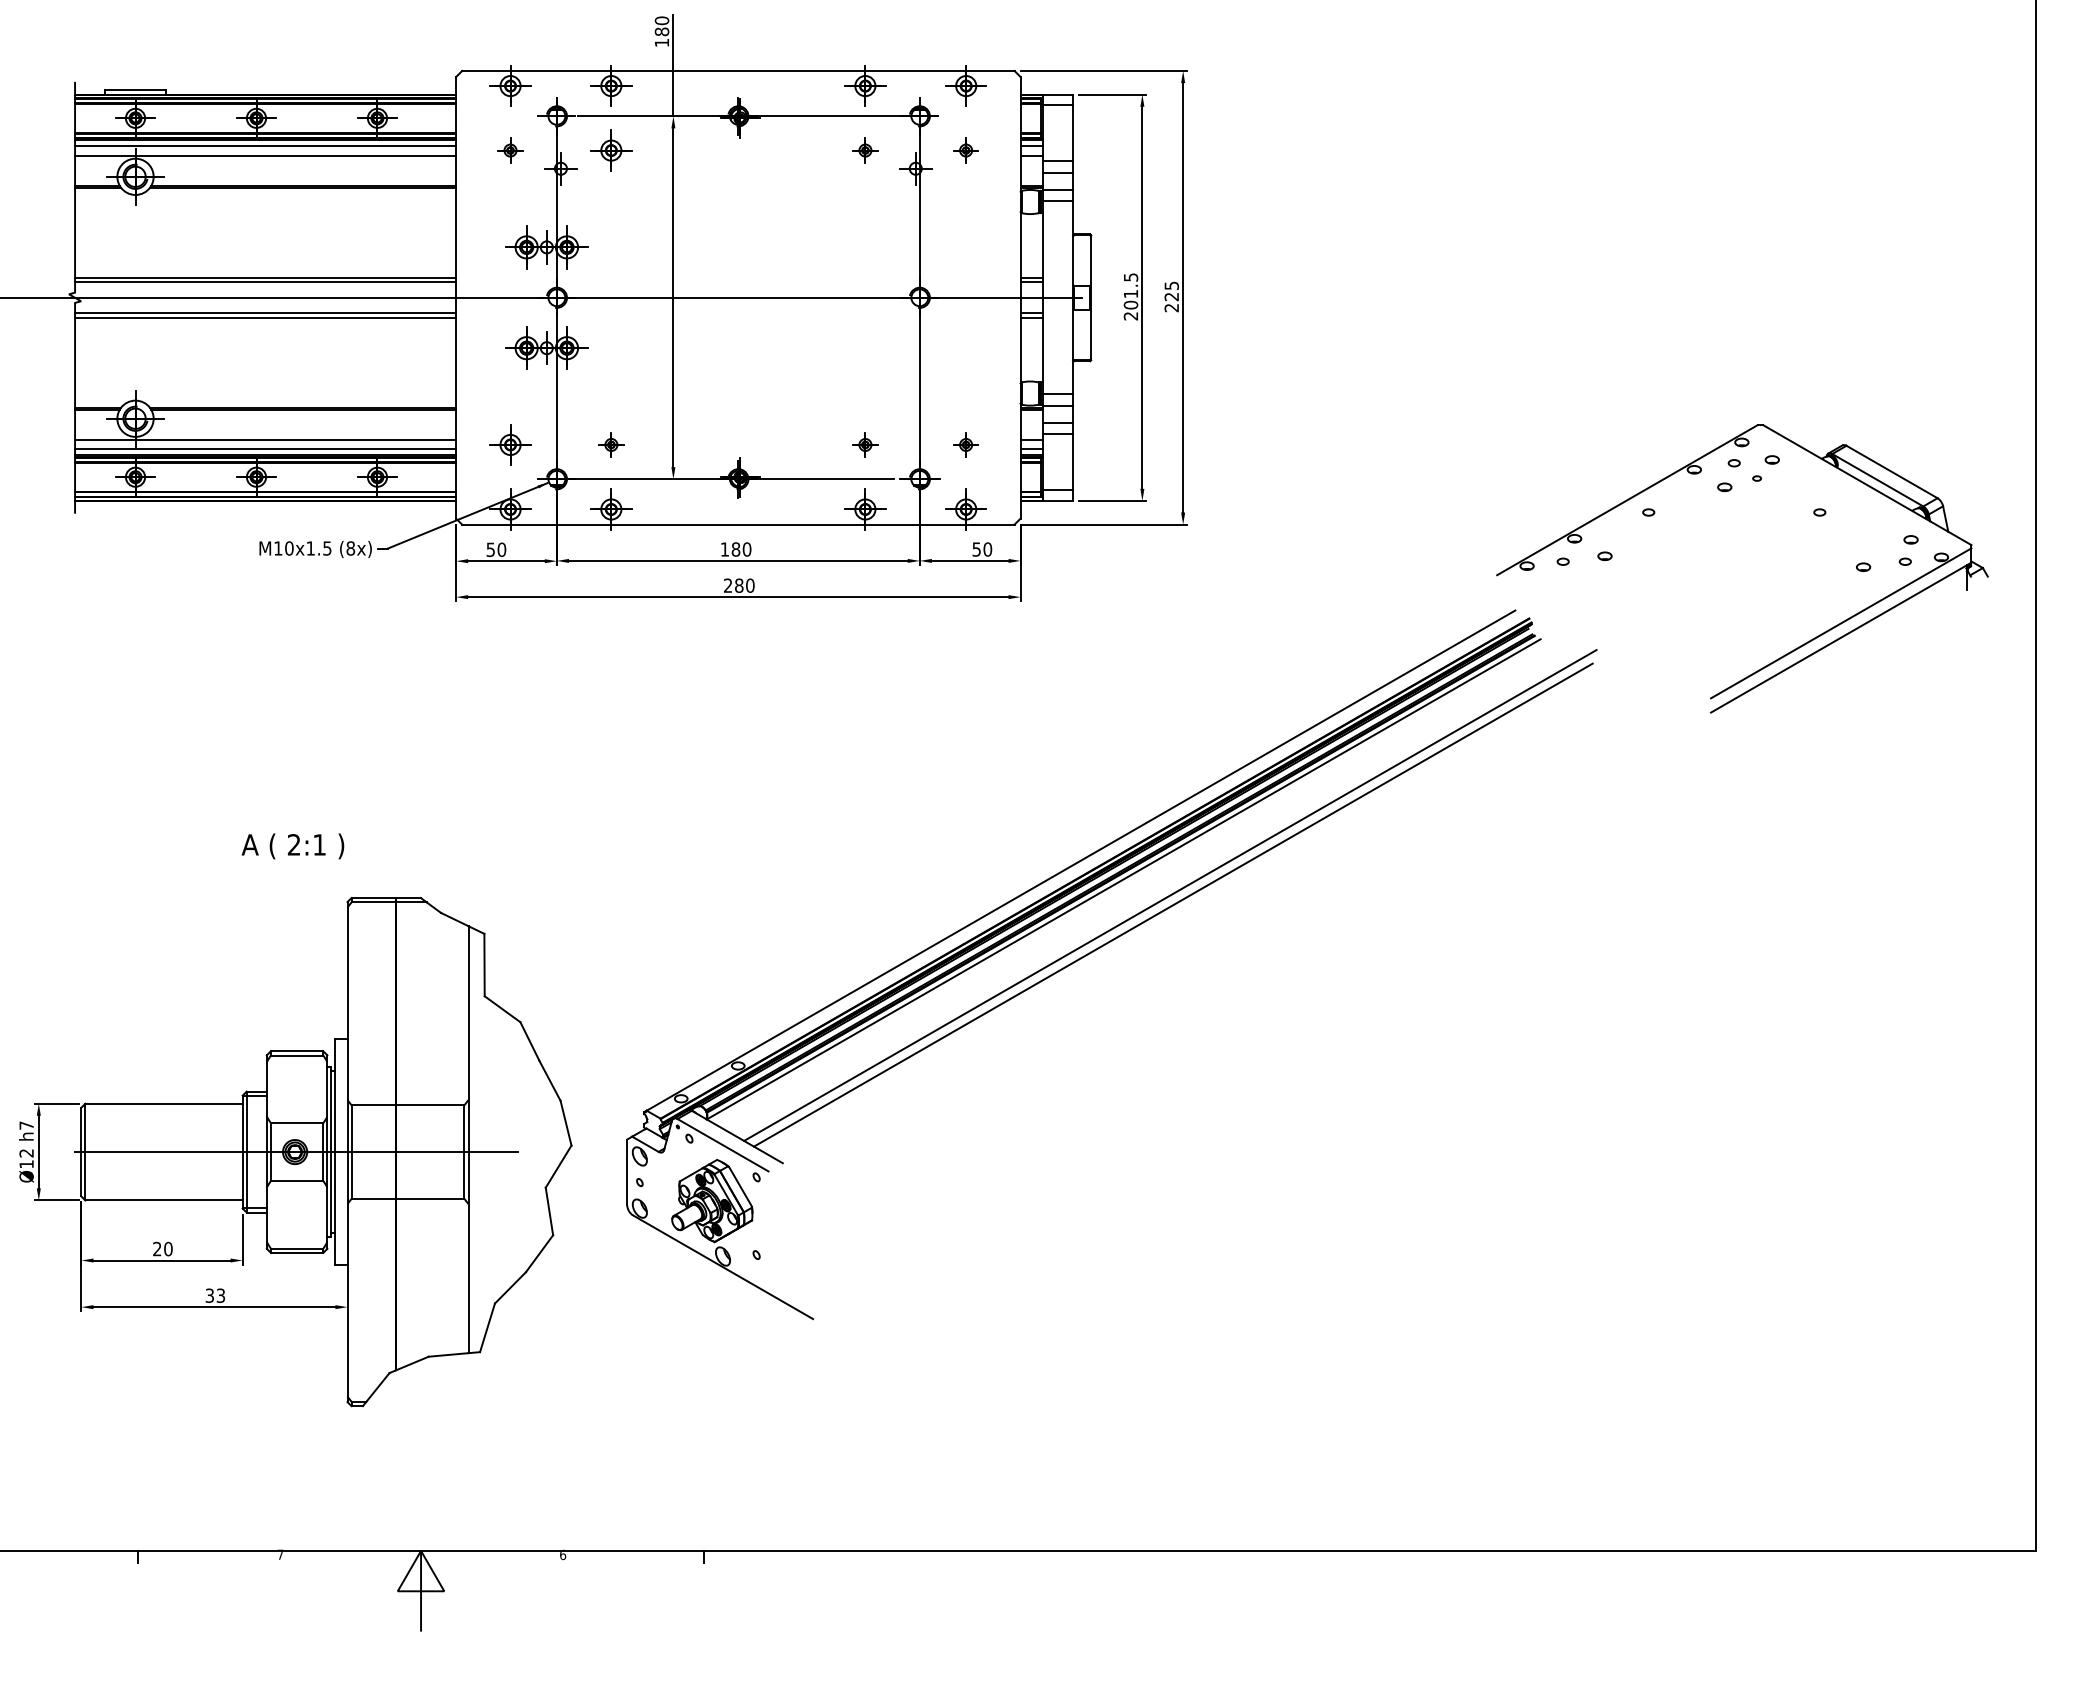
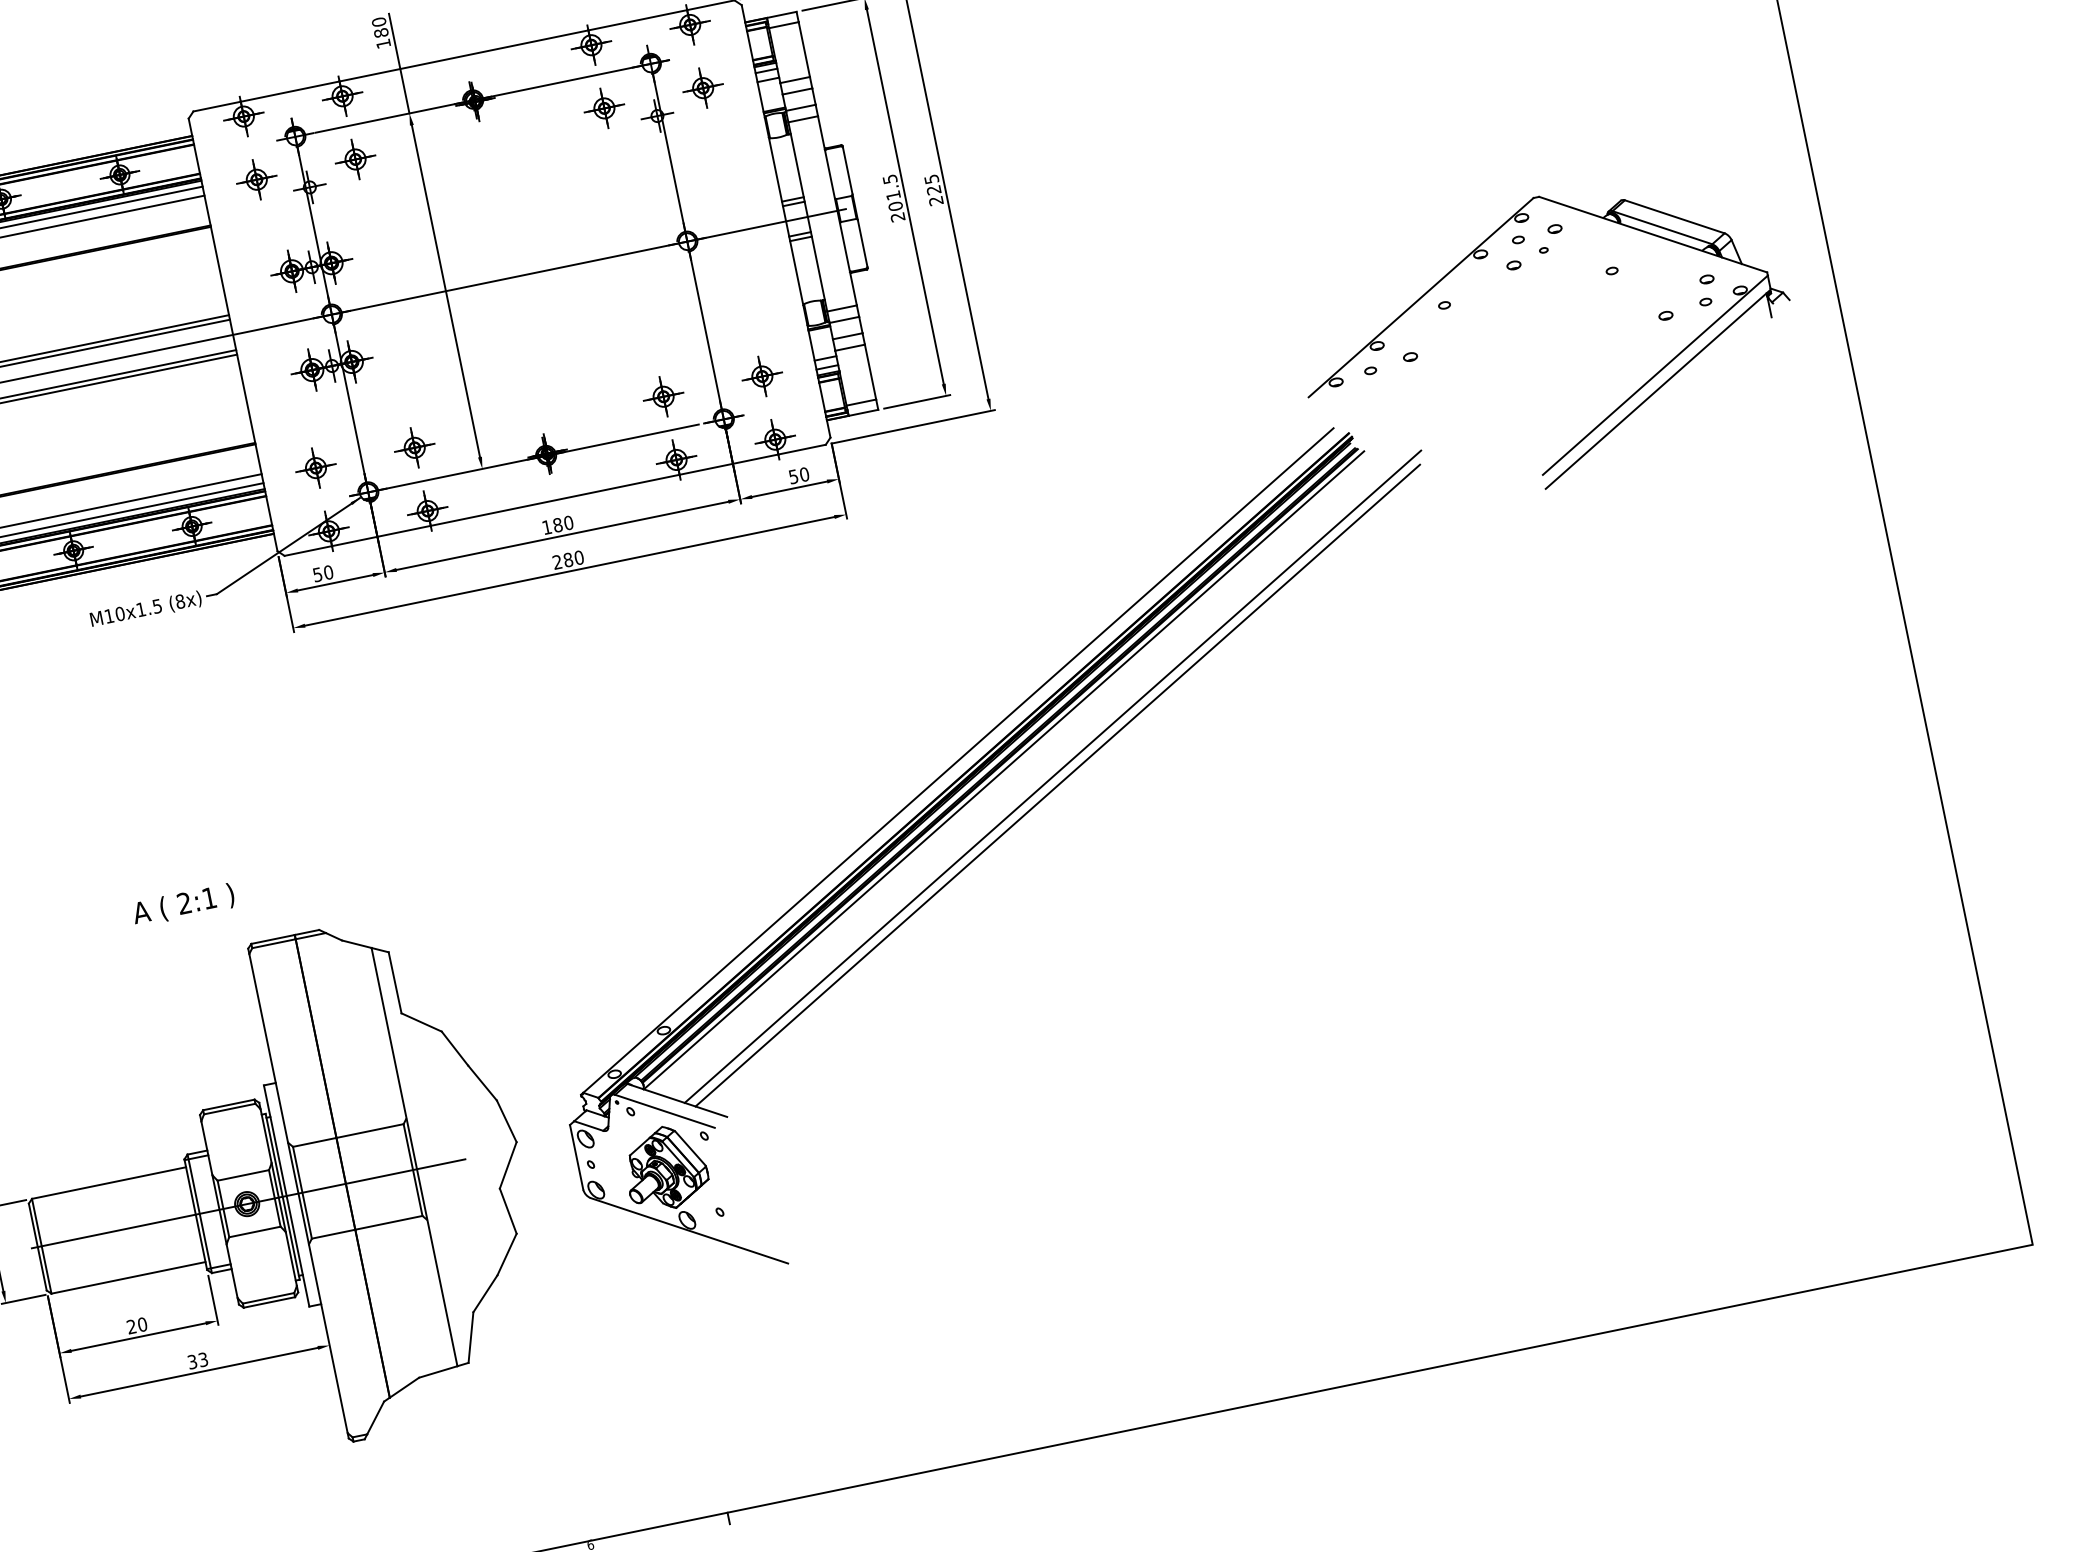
part: (510, 150) -> (256, 179), size x1.67
part: (865, 150) -> (604, 108), size x1.67
part: (965, 150) -> (702, 88), size x1.67
part: (611, 444) -> (414, 447), size x1.67
part: (865, 444) -> (663, 396), size x1.67
part: (965, 444) -> (761, 376), size x1.67

